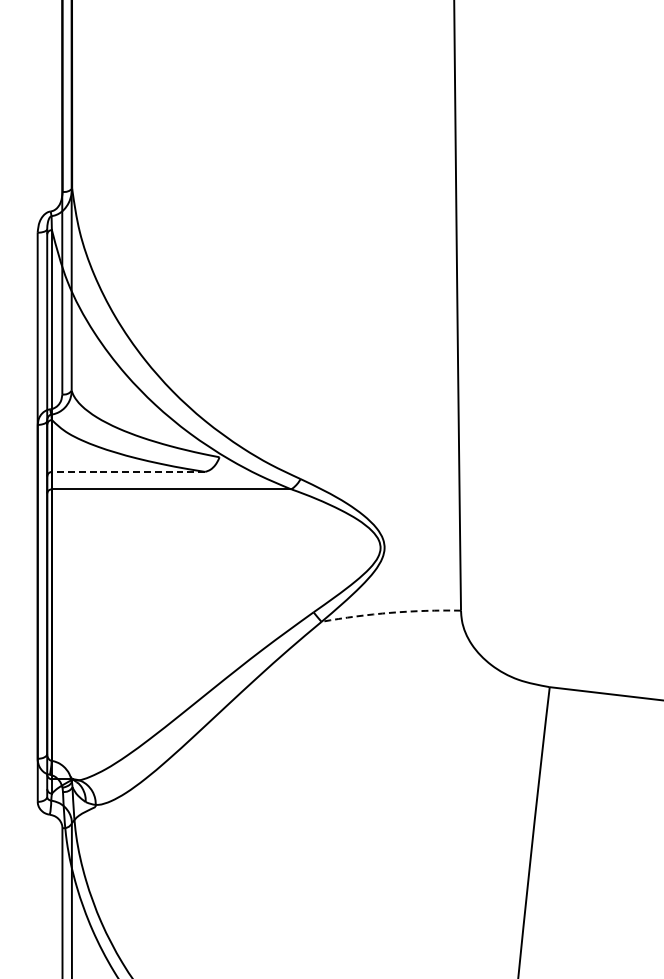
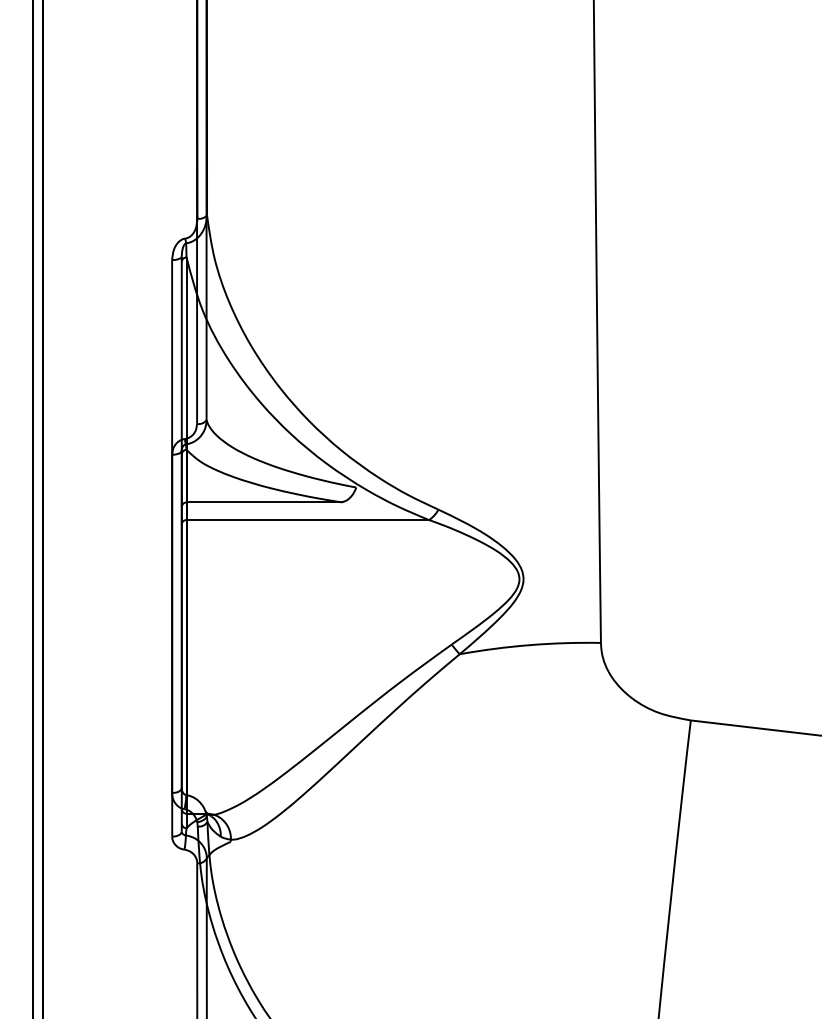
line: (128, 472) -> (264, 502), dashed -> solid
arc: (390, 613) -> (529, 645), dashed -> solid

